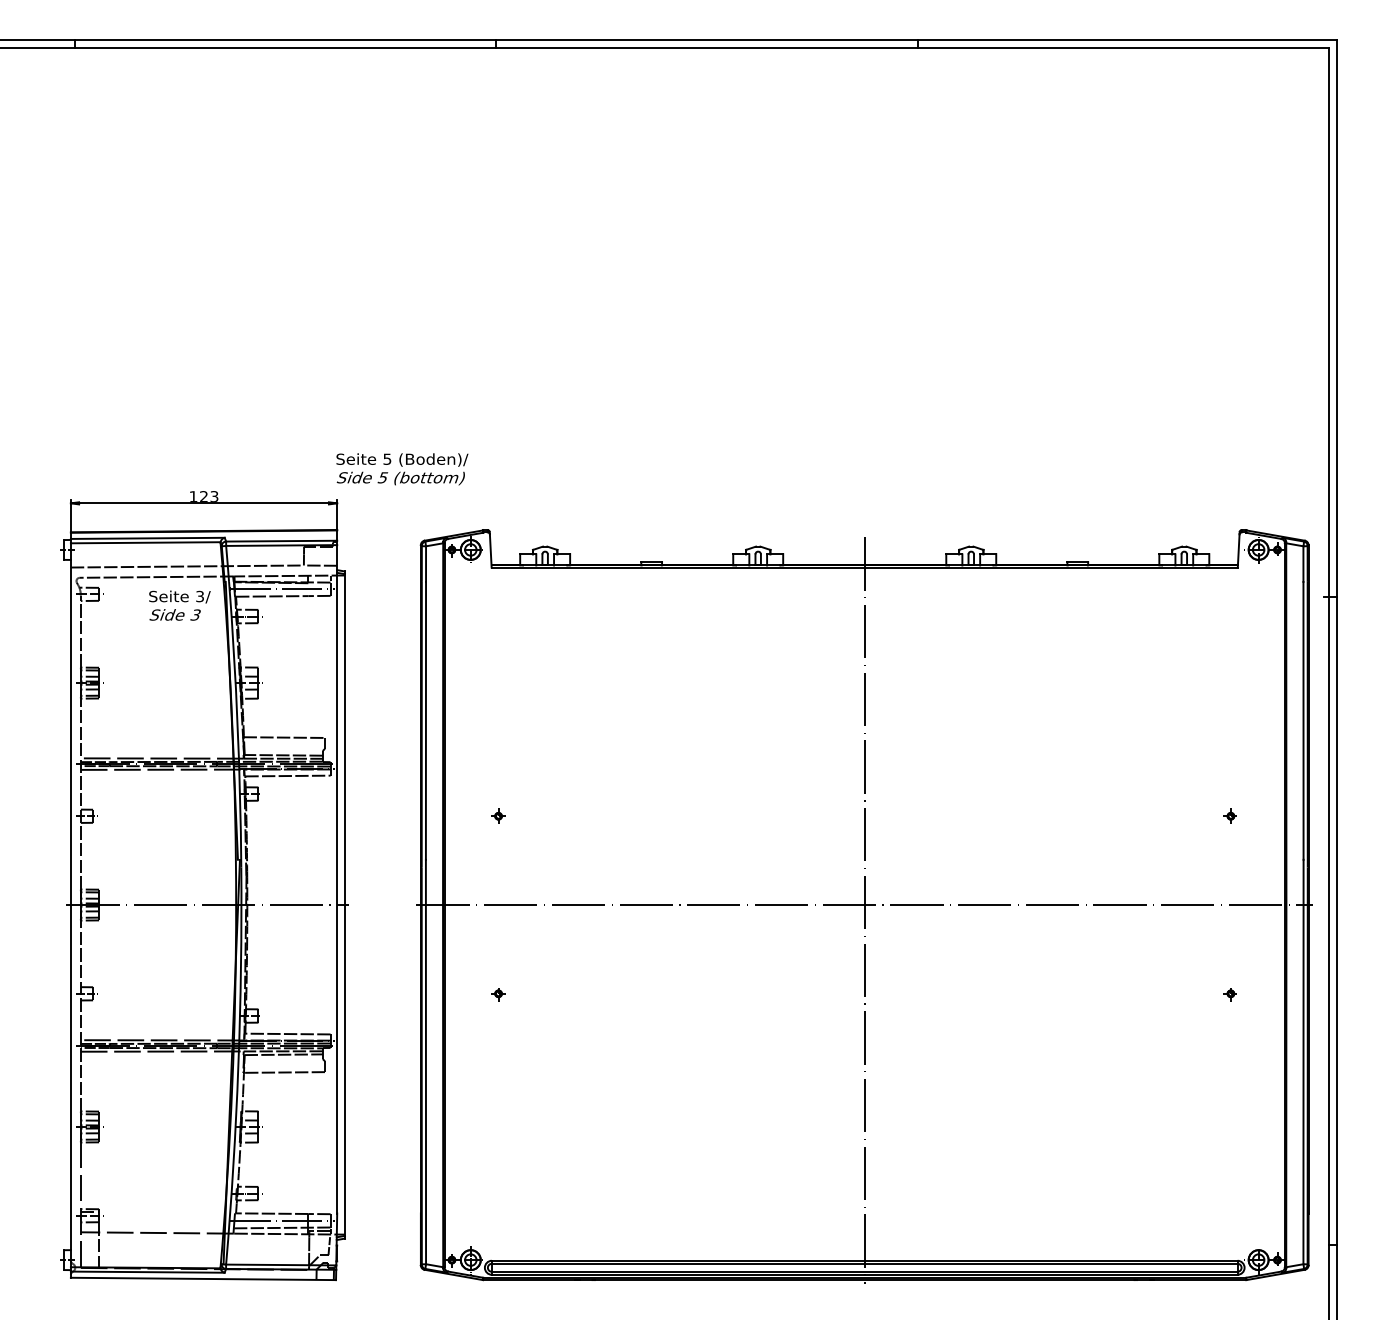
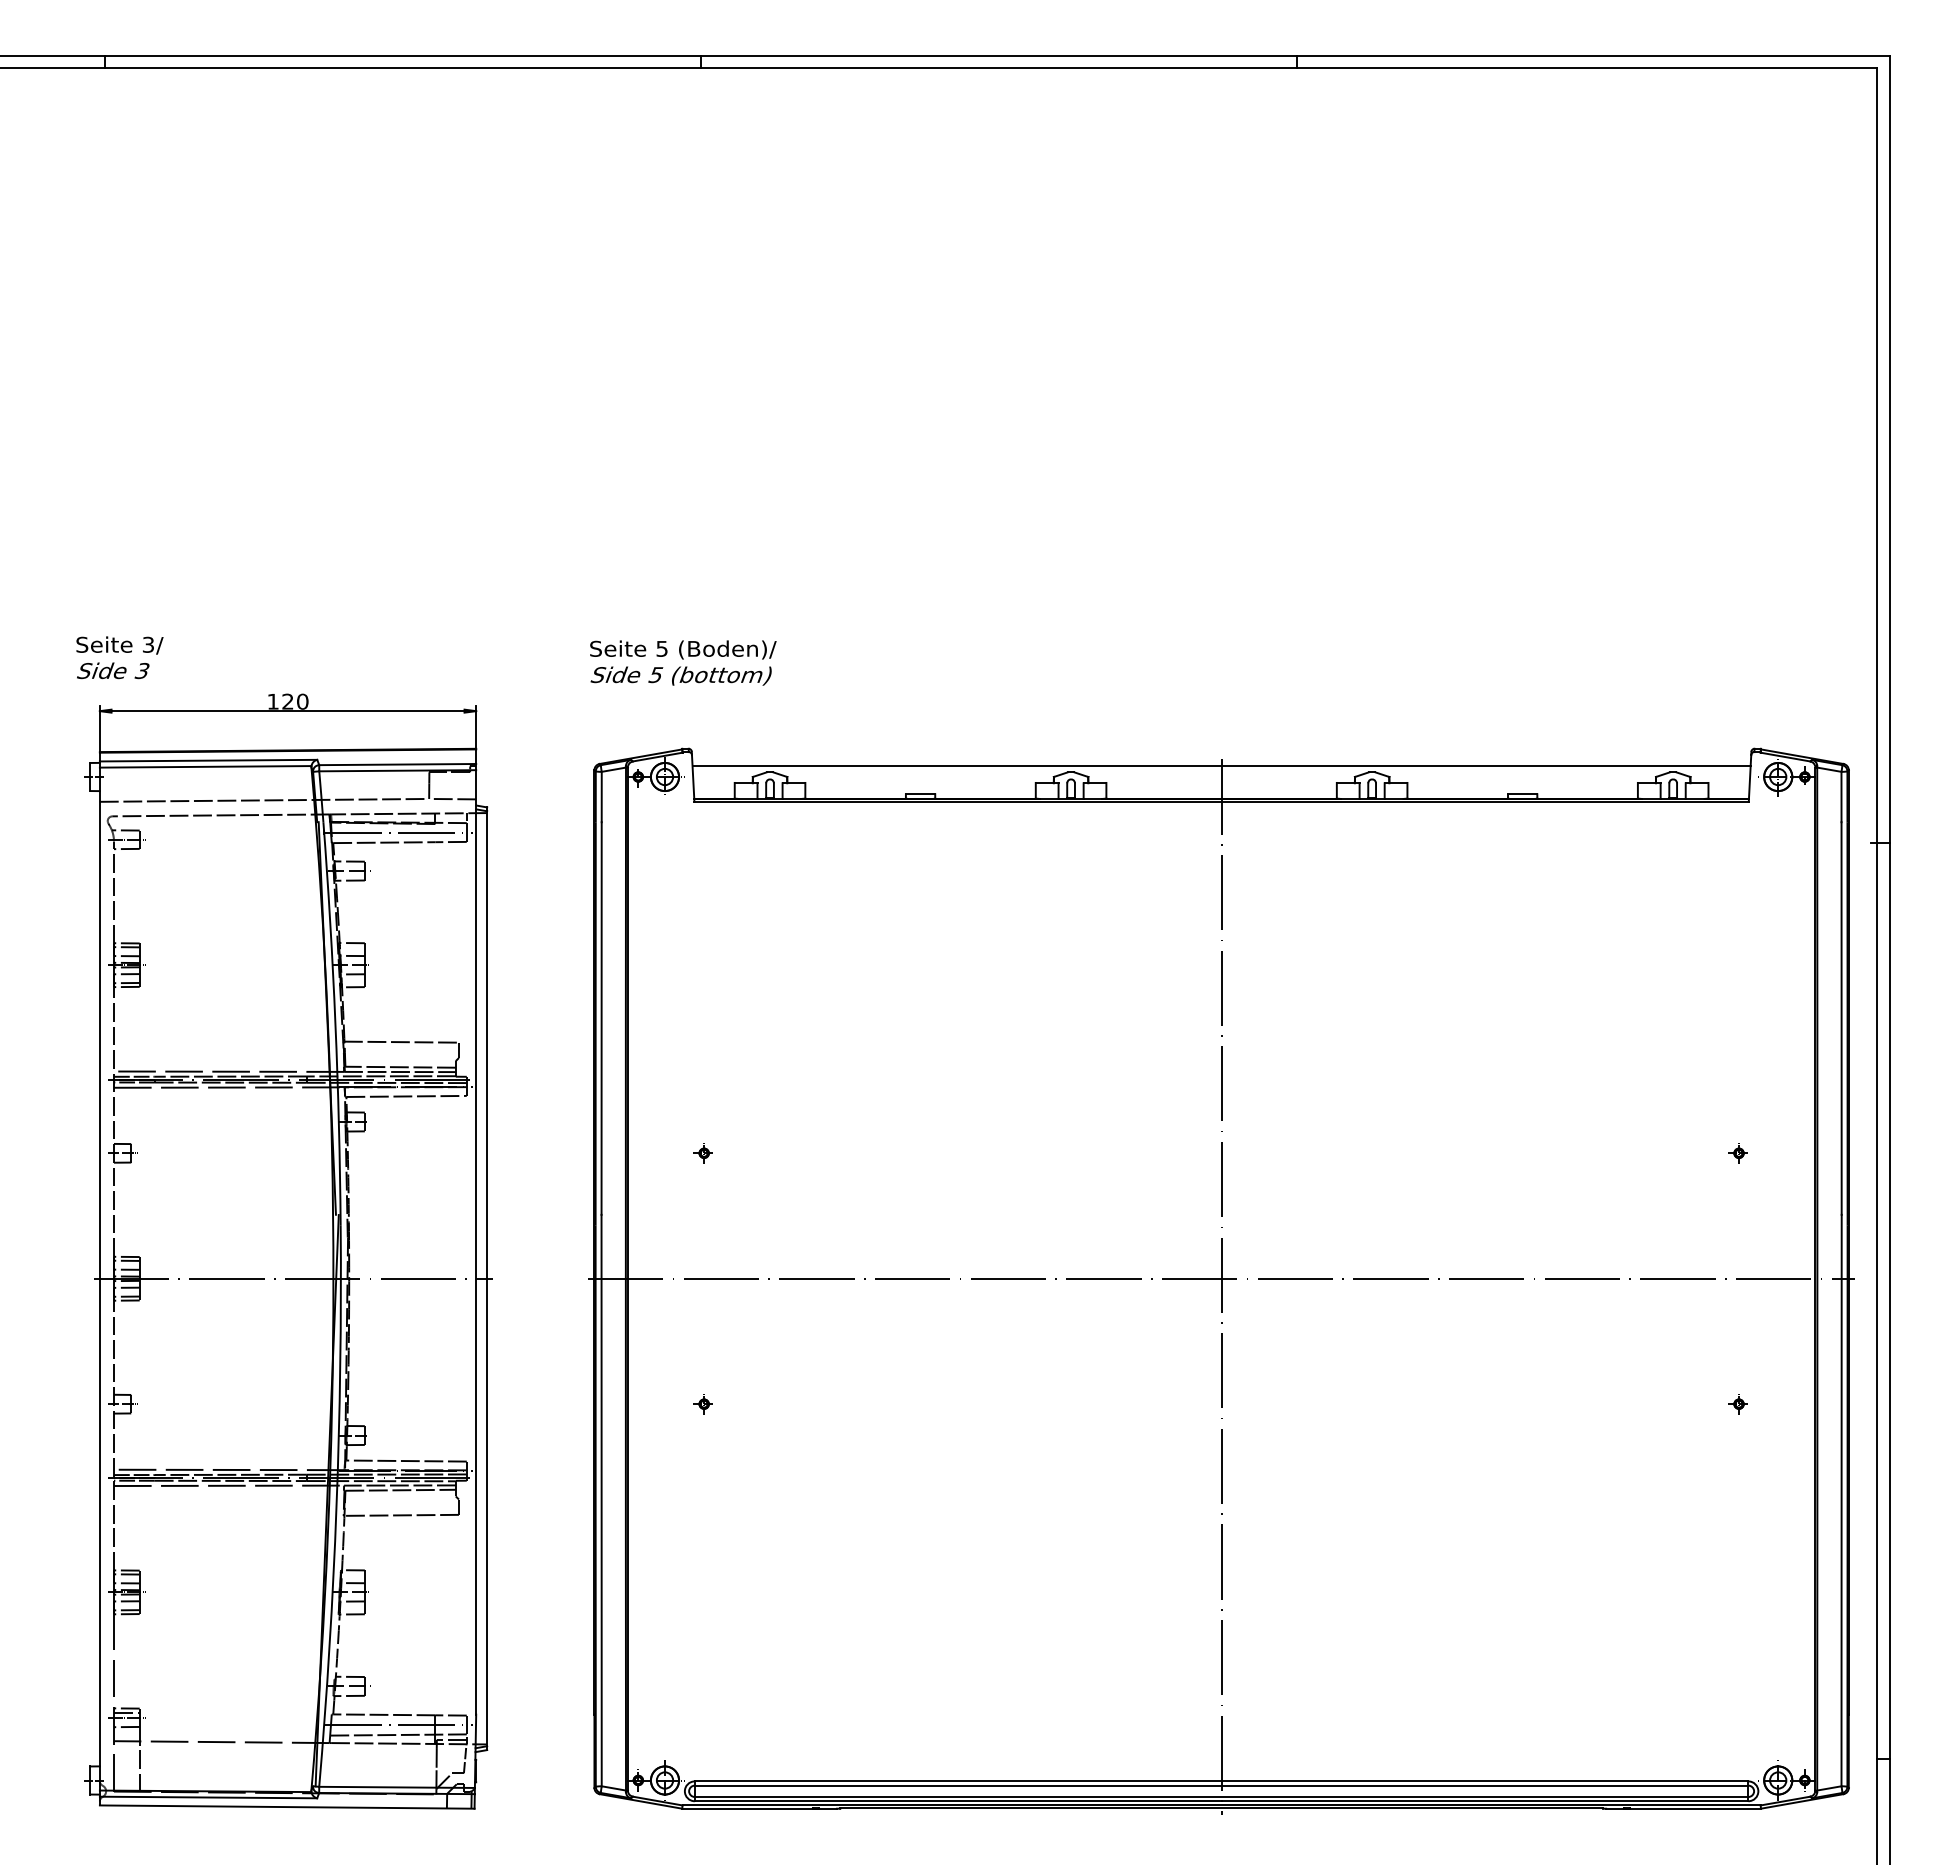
text: (402, 468) -> (683, 662), moved
text: (214, 496) -> (302, 701), 123 -> 120
line: (864, 541) -> (1221, 765), added
text: (179, 605) -> (119, 657), moved

